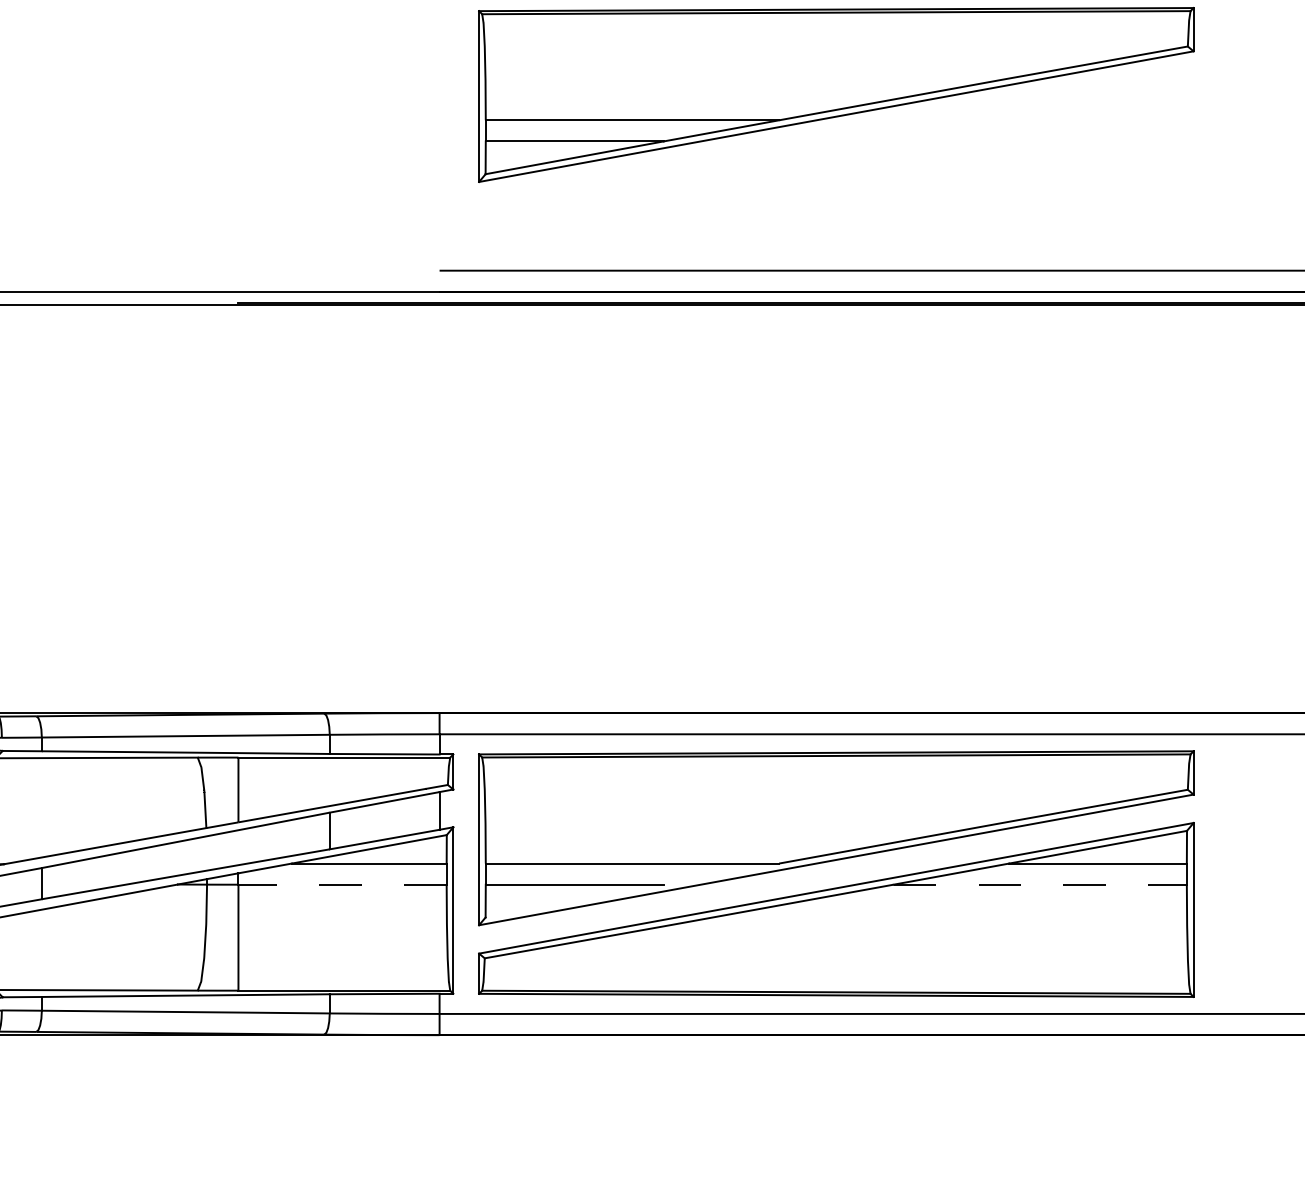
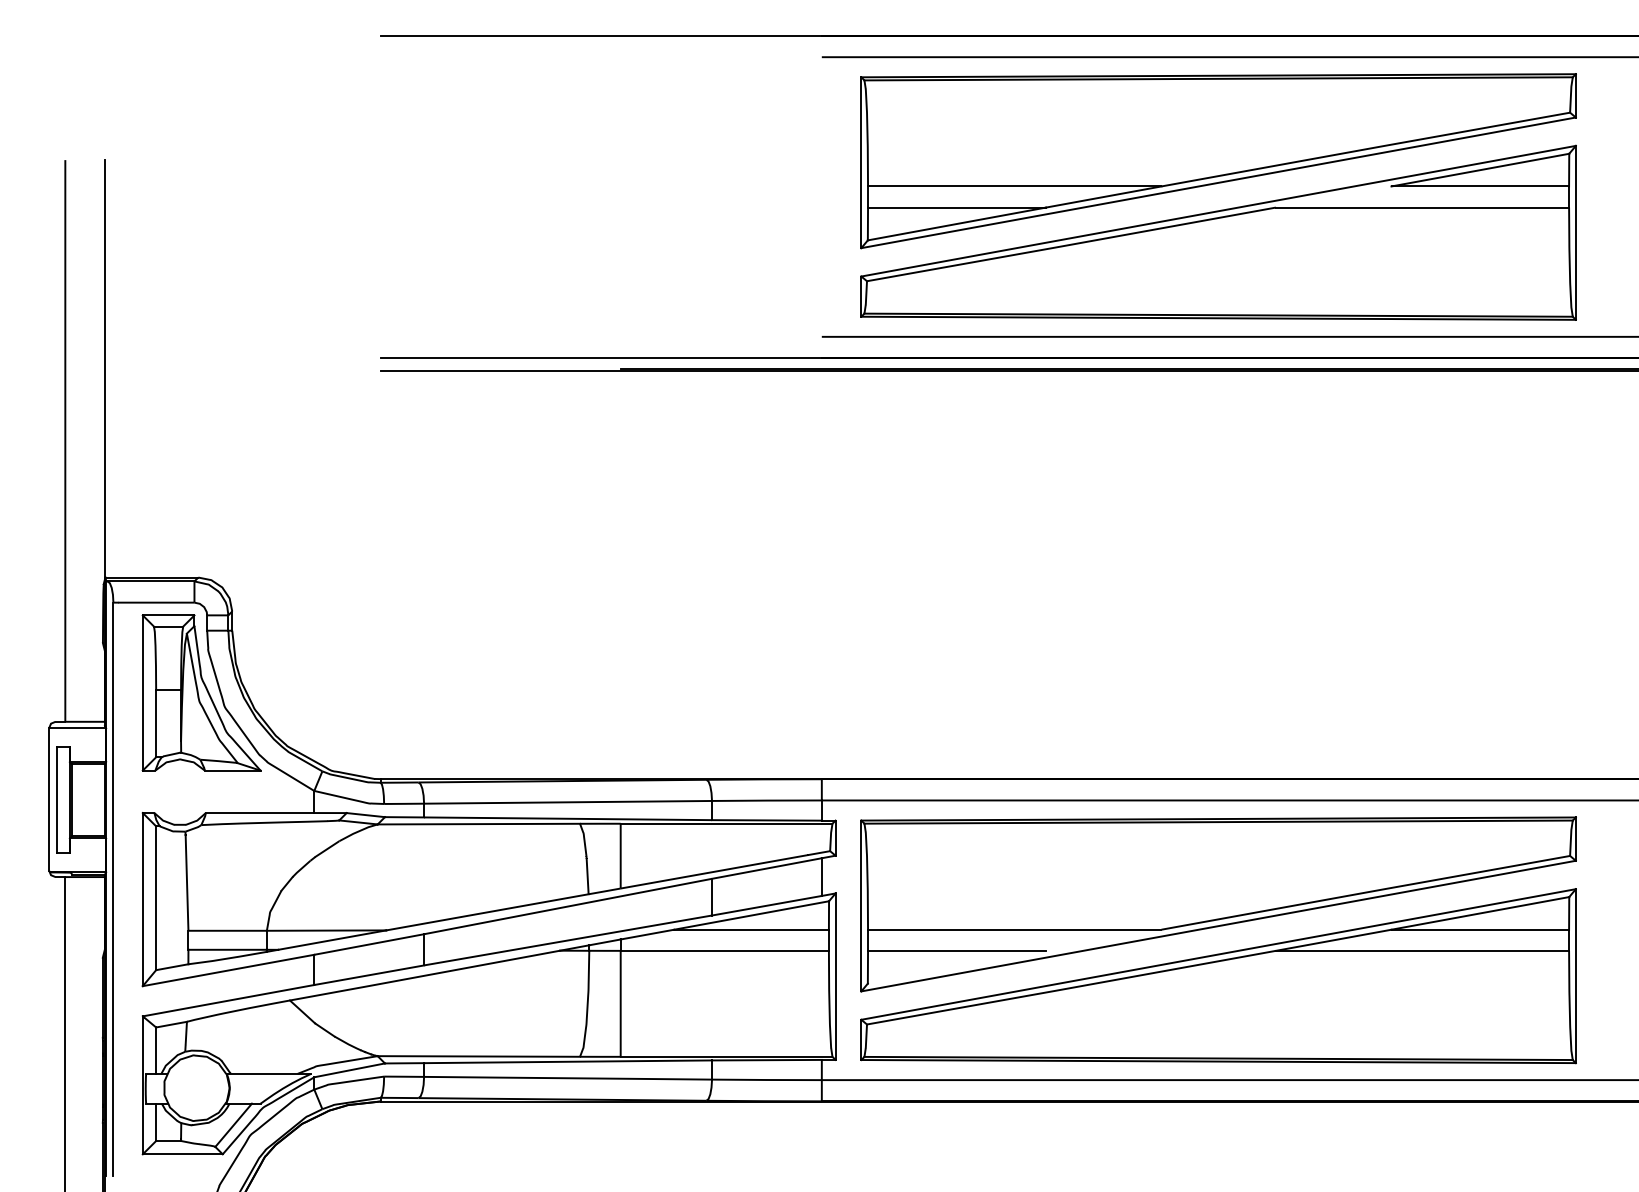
part: (836, 166) -> (1218, 232), added
line: (342, 884) -> (724, 950), dashed -> solid
line: (1040, 884) -> (1422, 950), dashed -> solid

